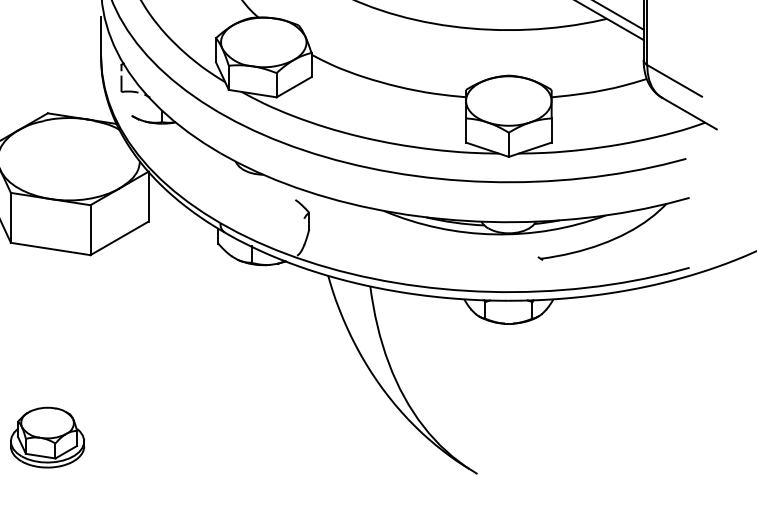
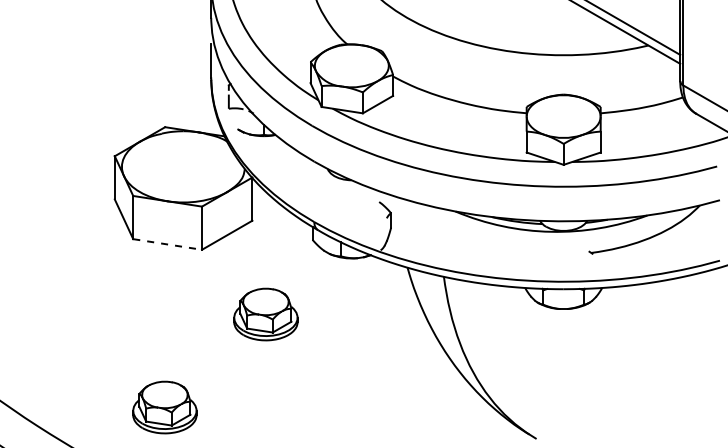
line: (50, 249) -> (167, 244), solid -> dashed
part: (163, 330) -> (265, 314), added

